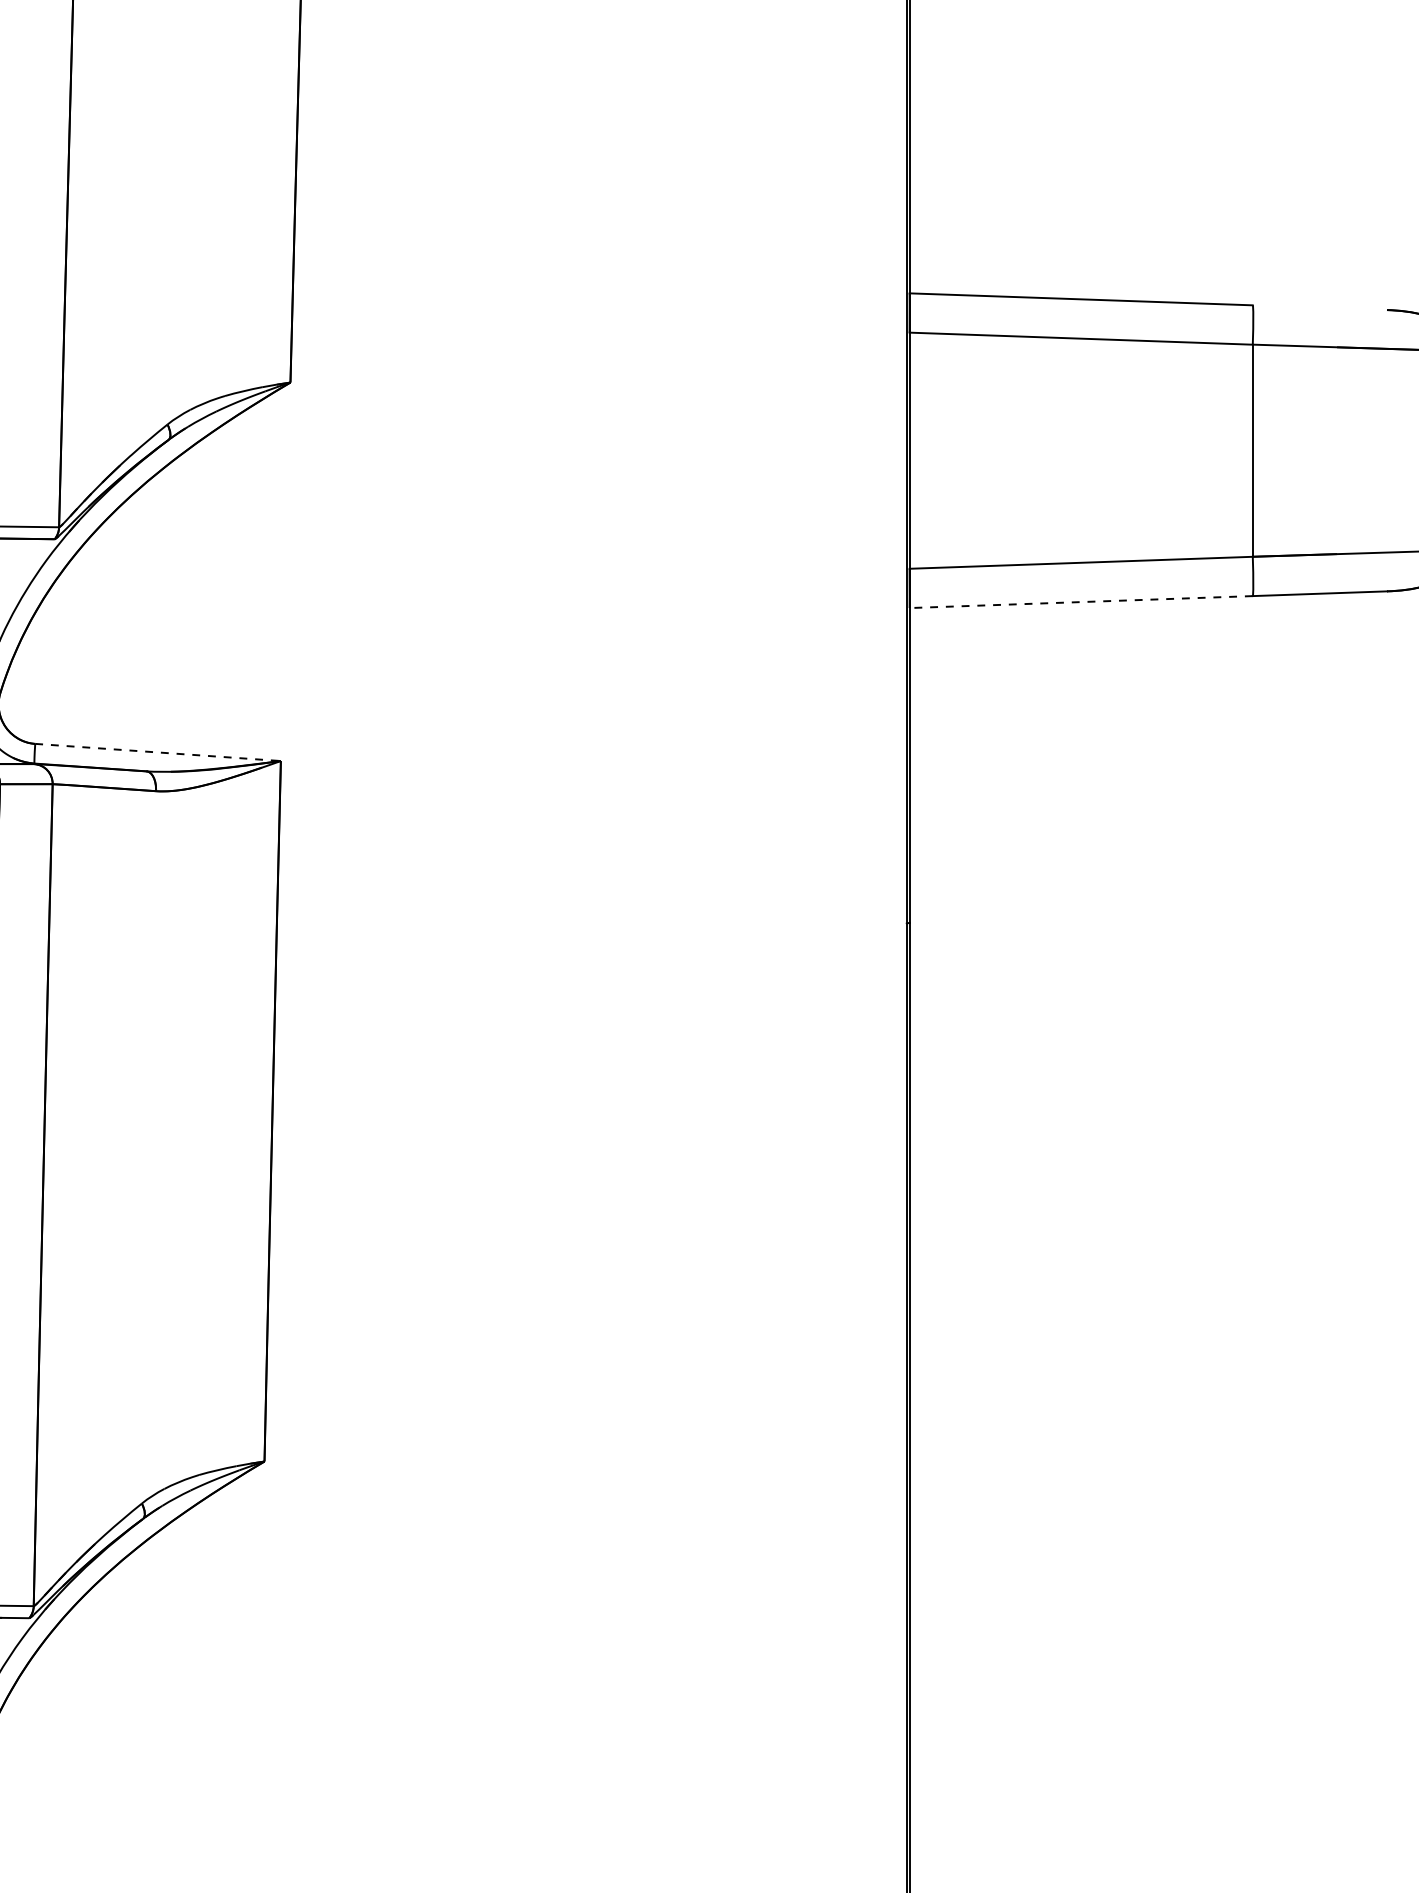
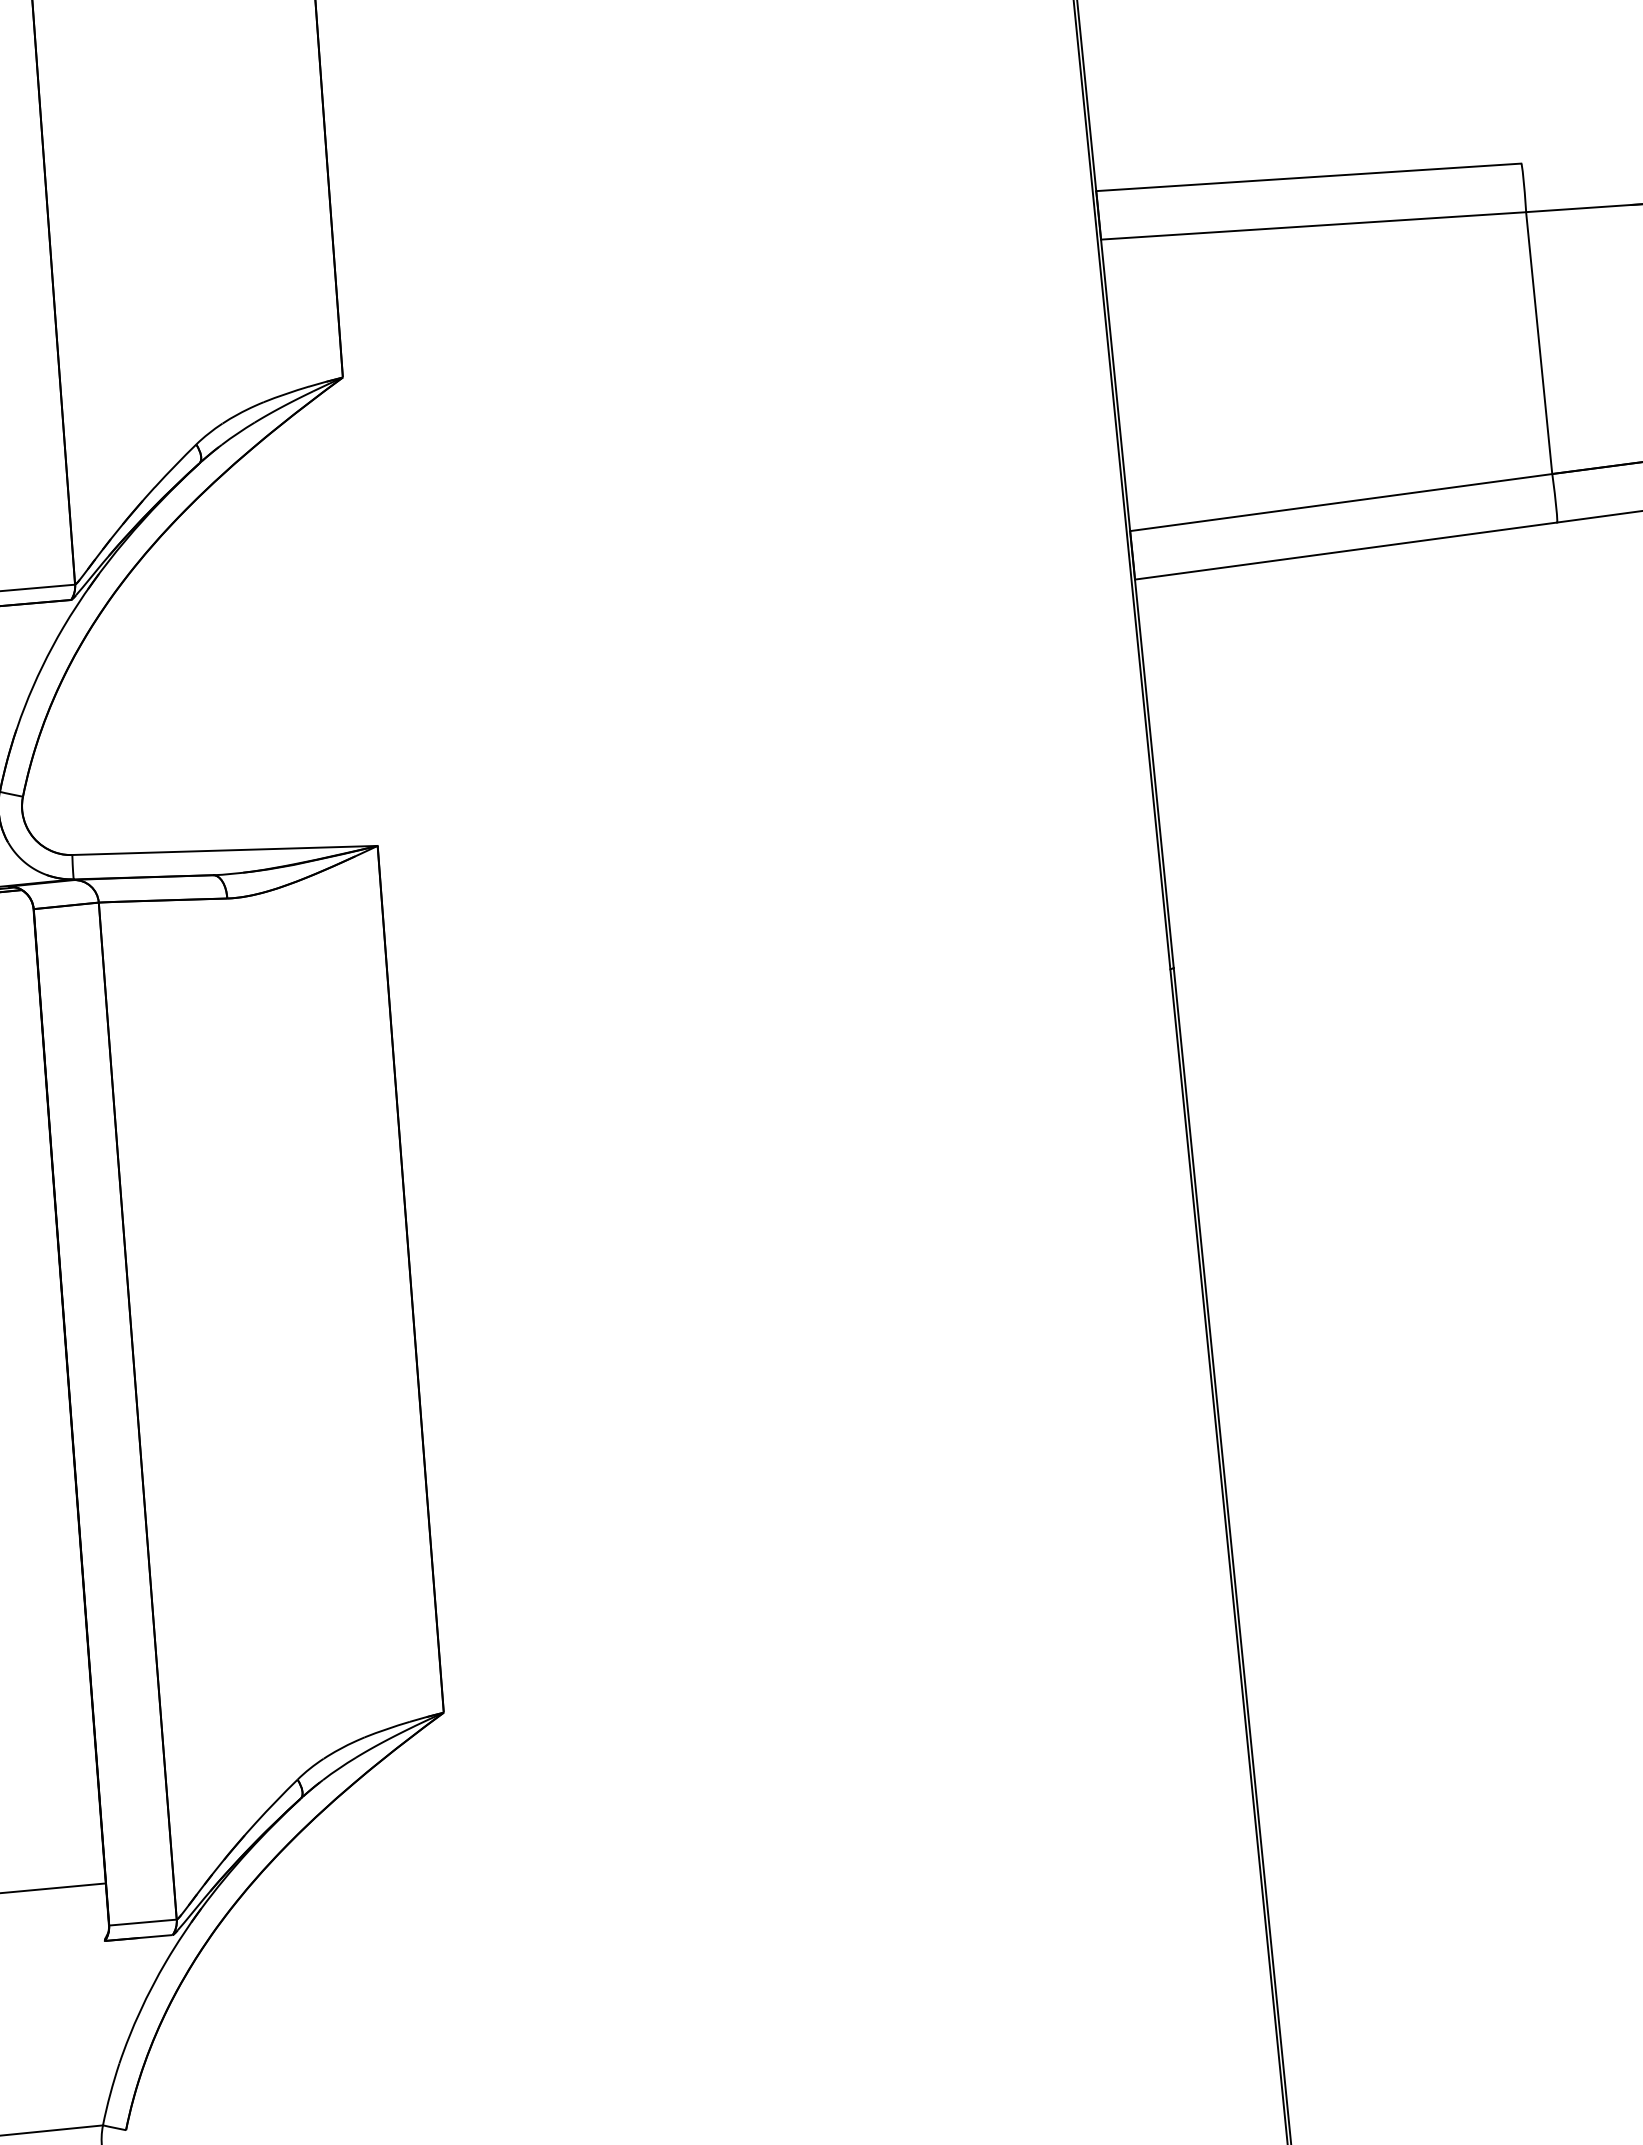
line: (1081, 602) -> (1346, 551), dashed -> solid
line: (158, 752) -> (225, 850), dashed -> solid

